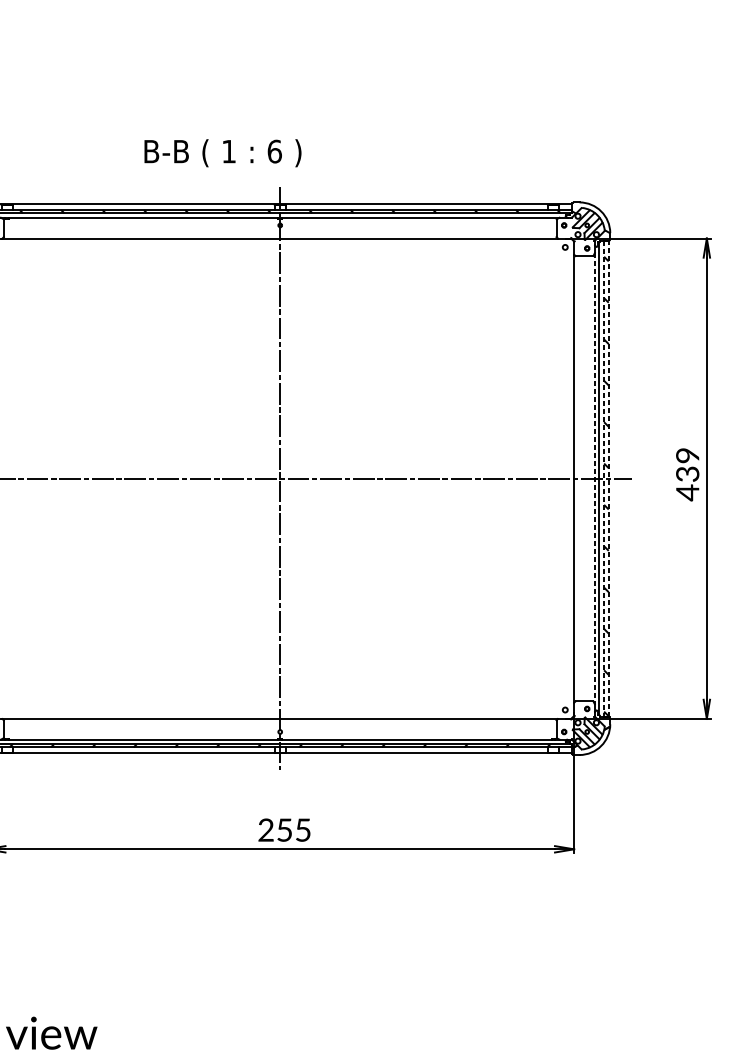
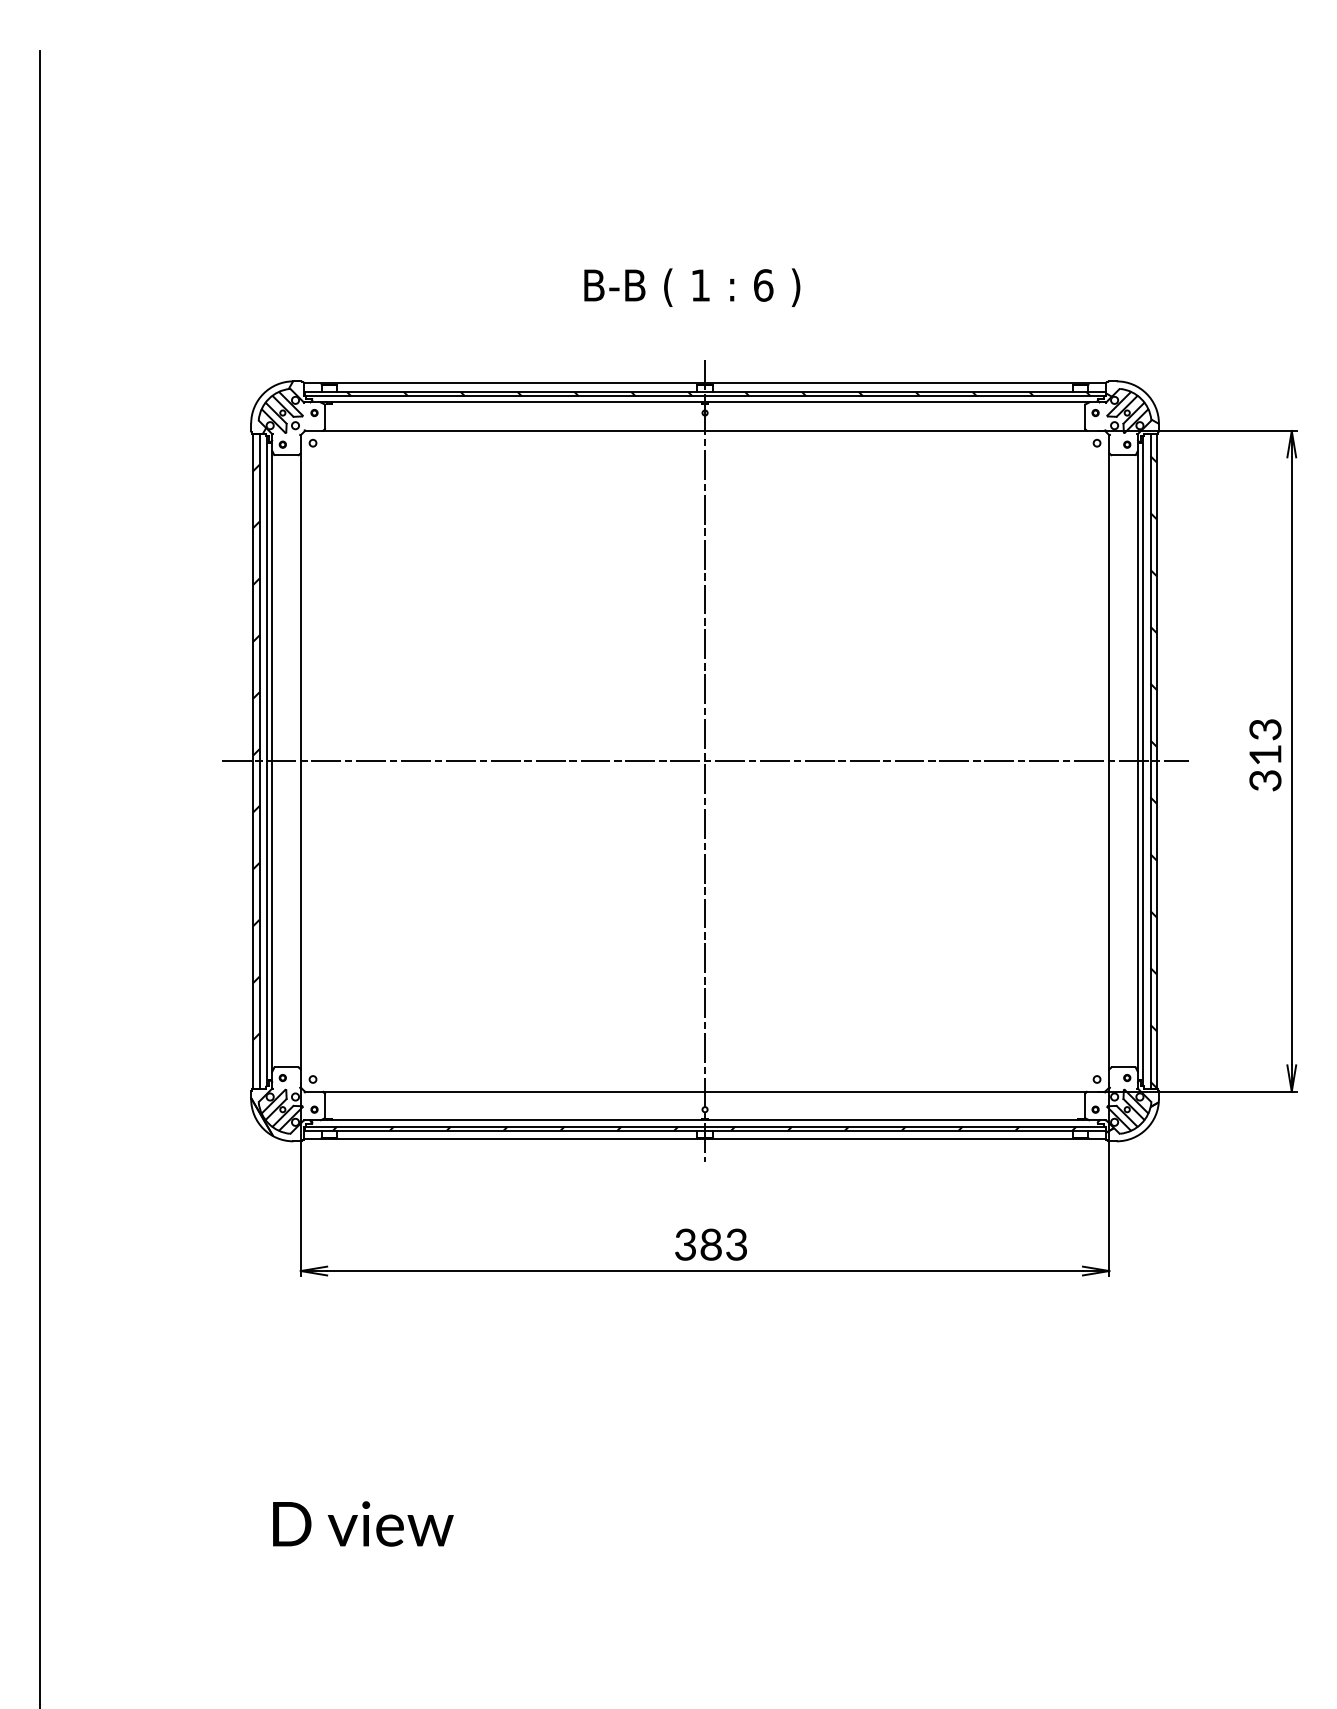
text: (223, 153) -> (692, 287), moved
text: (687, 474) -> (1265, 755), 439 -> 313
line: (594, 478) -> (1137, 761), dashed -> solid
line: (604, 478) -> (1150, 761), dashed -> solid
line: (608, 478) -> (1156, 760), dashed -> solid
text: (284, 830) -> (711, 1244), 255 -> 383

